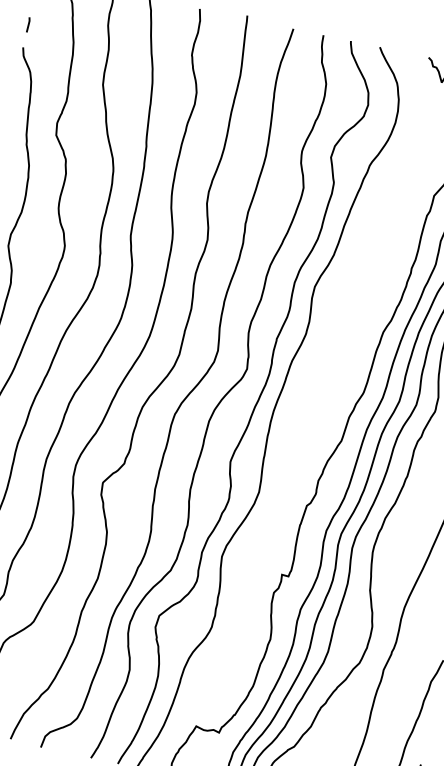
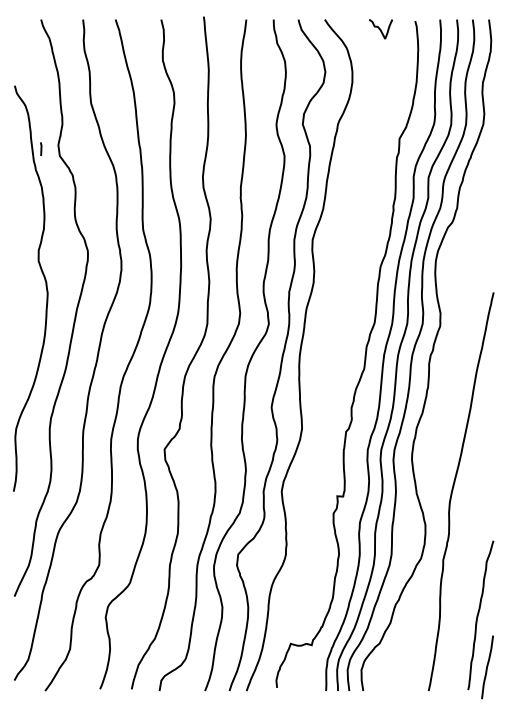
line: (28, 24) -> (41, 148), moved

